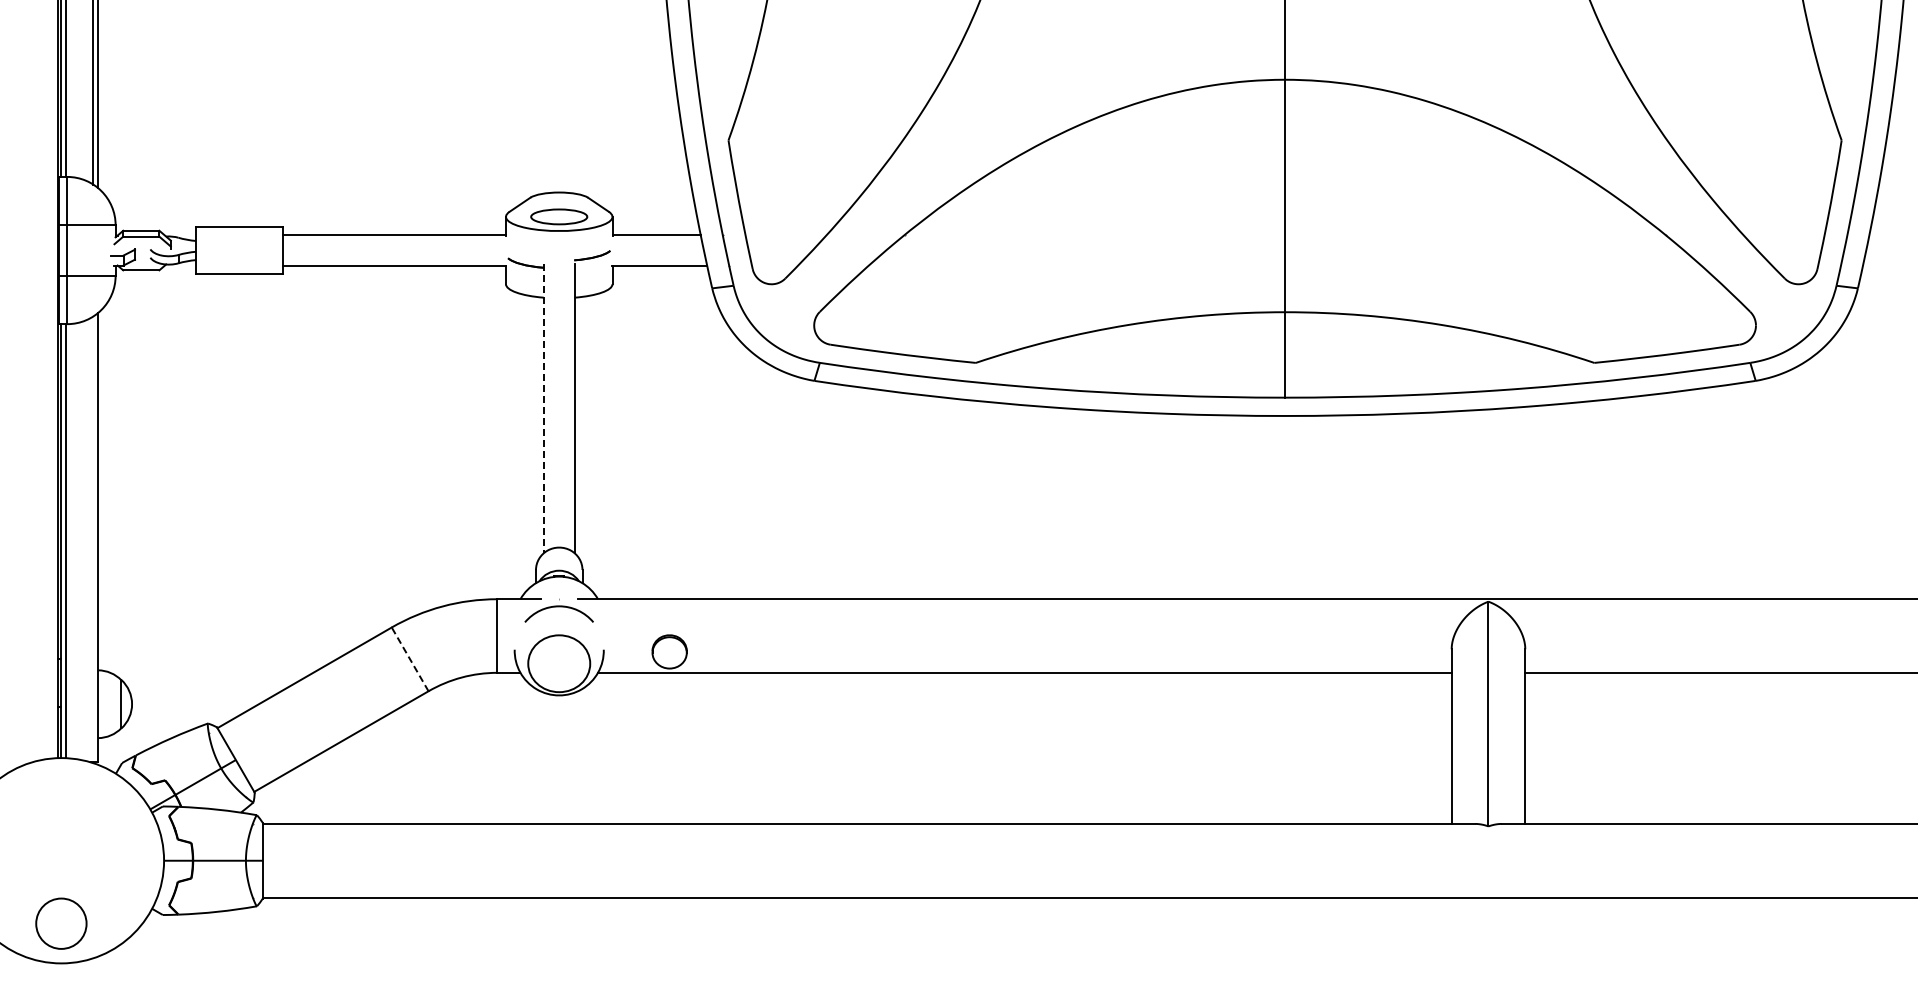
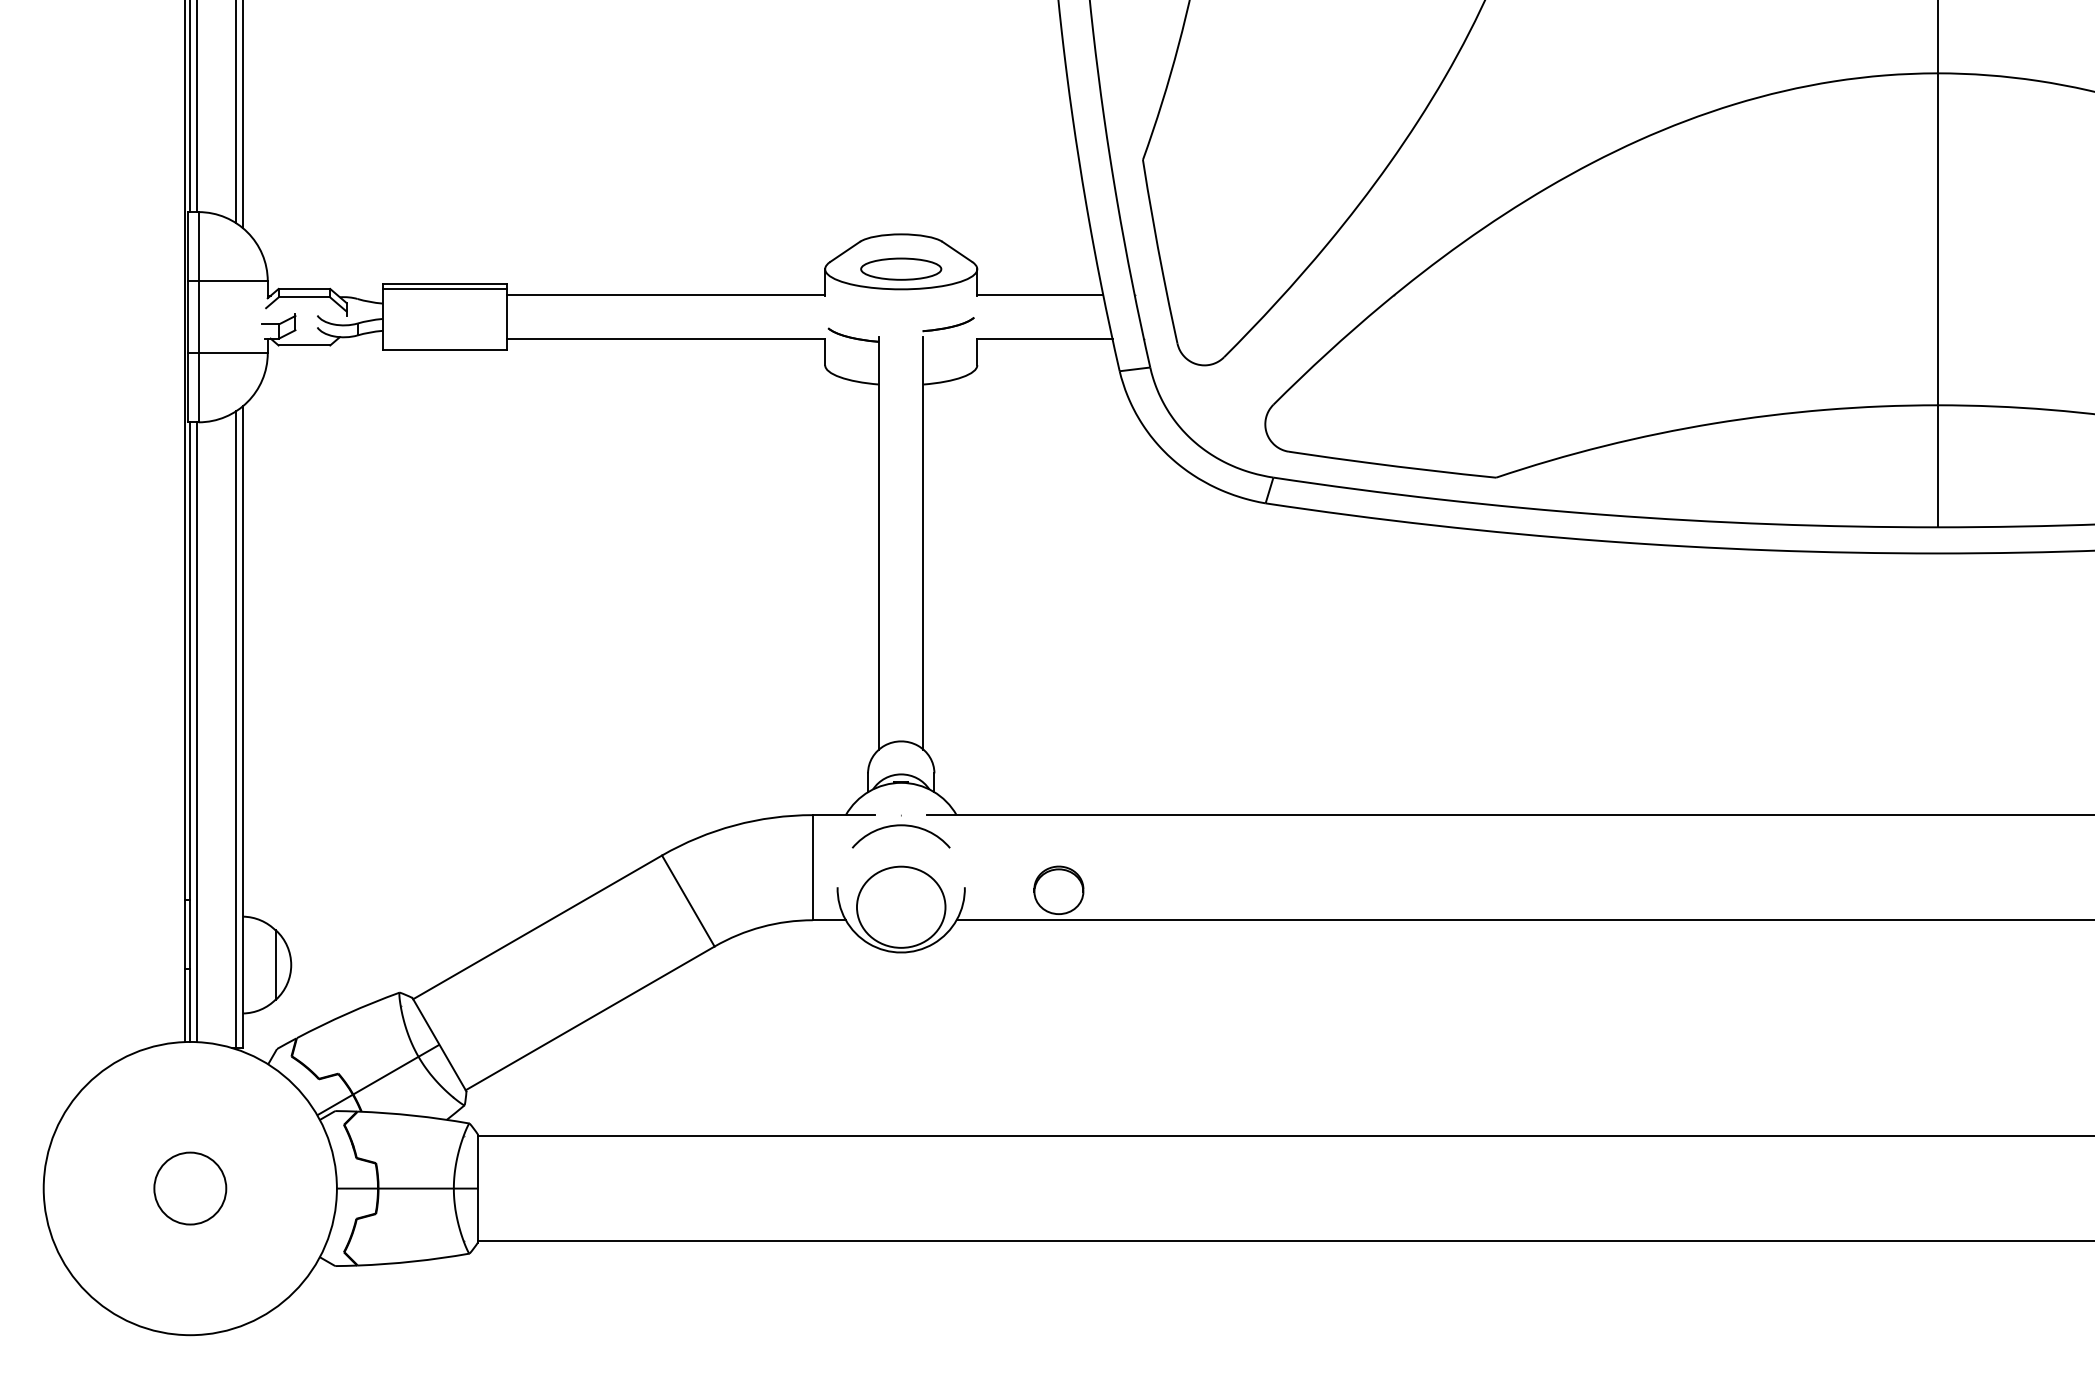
line: (239, 230) -> (444, 288), added
line: (543, 408) -> (878, 542), dashed -> solid
line: (93, 539) -> (236, 729), added
line: (410, 659) -> (688, 901), dashed -> solid
circle: (61, 923) -> (190, 1188), moved

